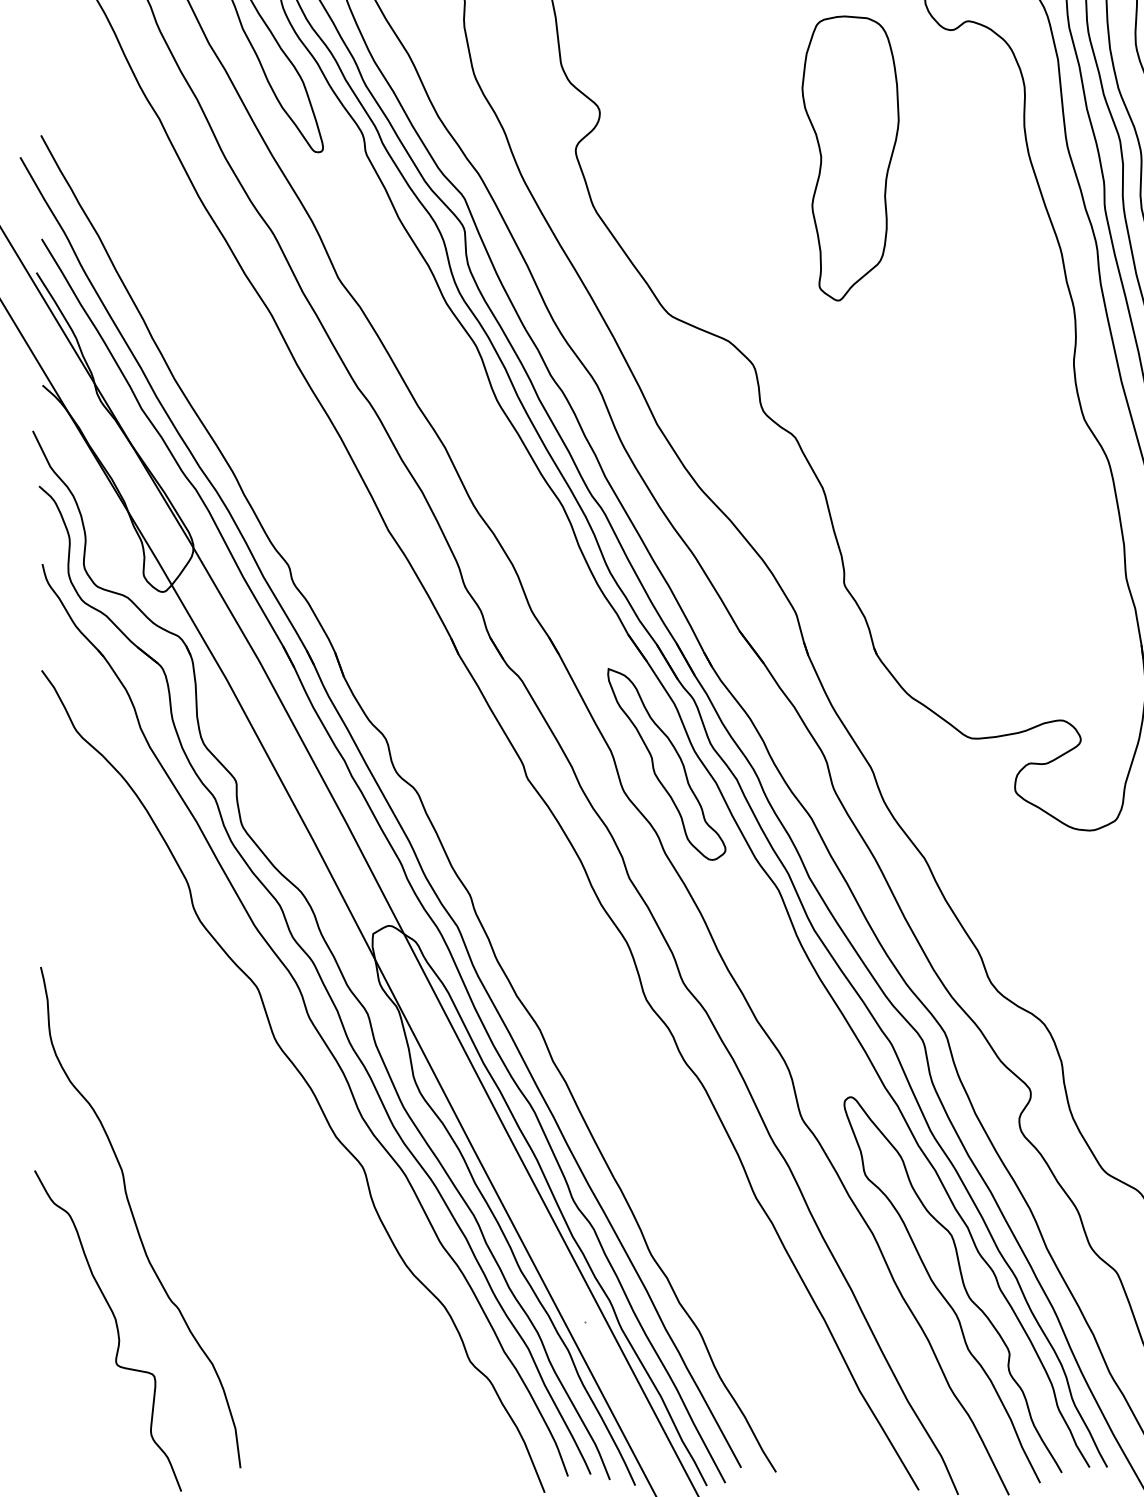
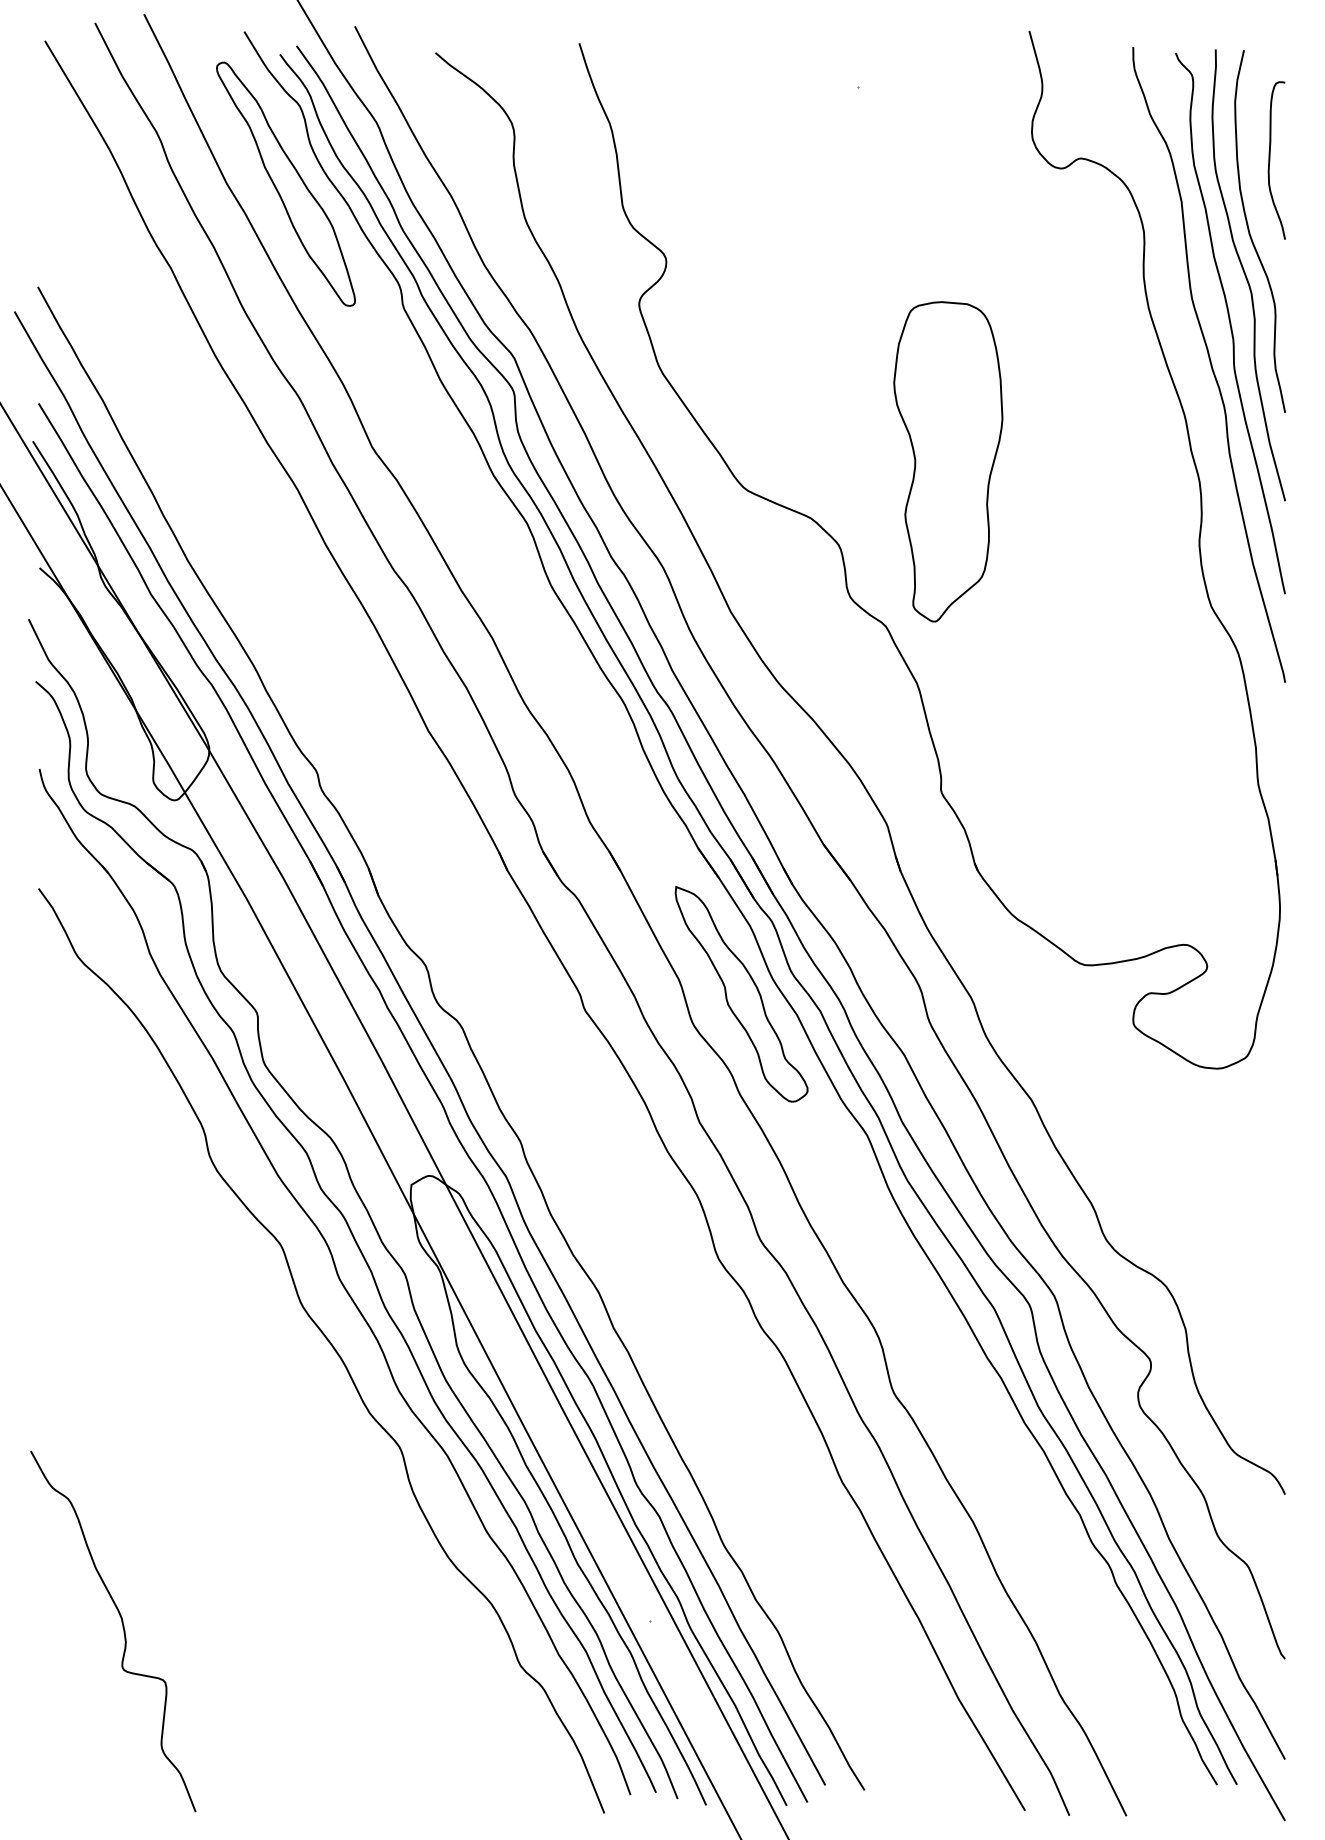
part: (850, 158) -> (948, 461), moved
curve: (134, 1218) -> (143, 1504), removed
curve: (962, 1284) -> (1074, 1579), removed

